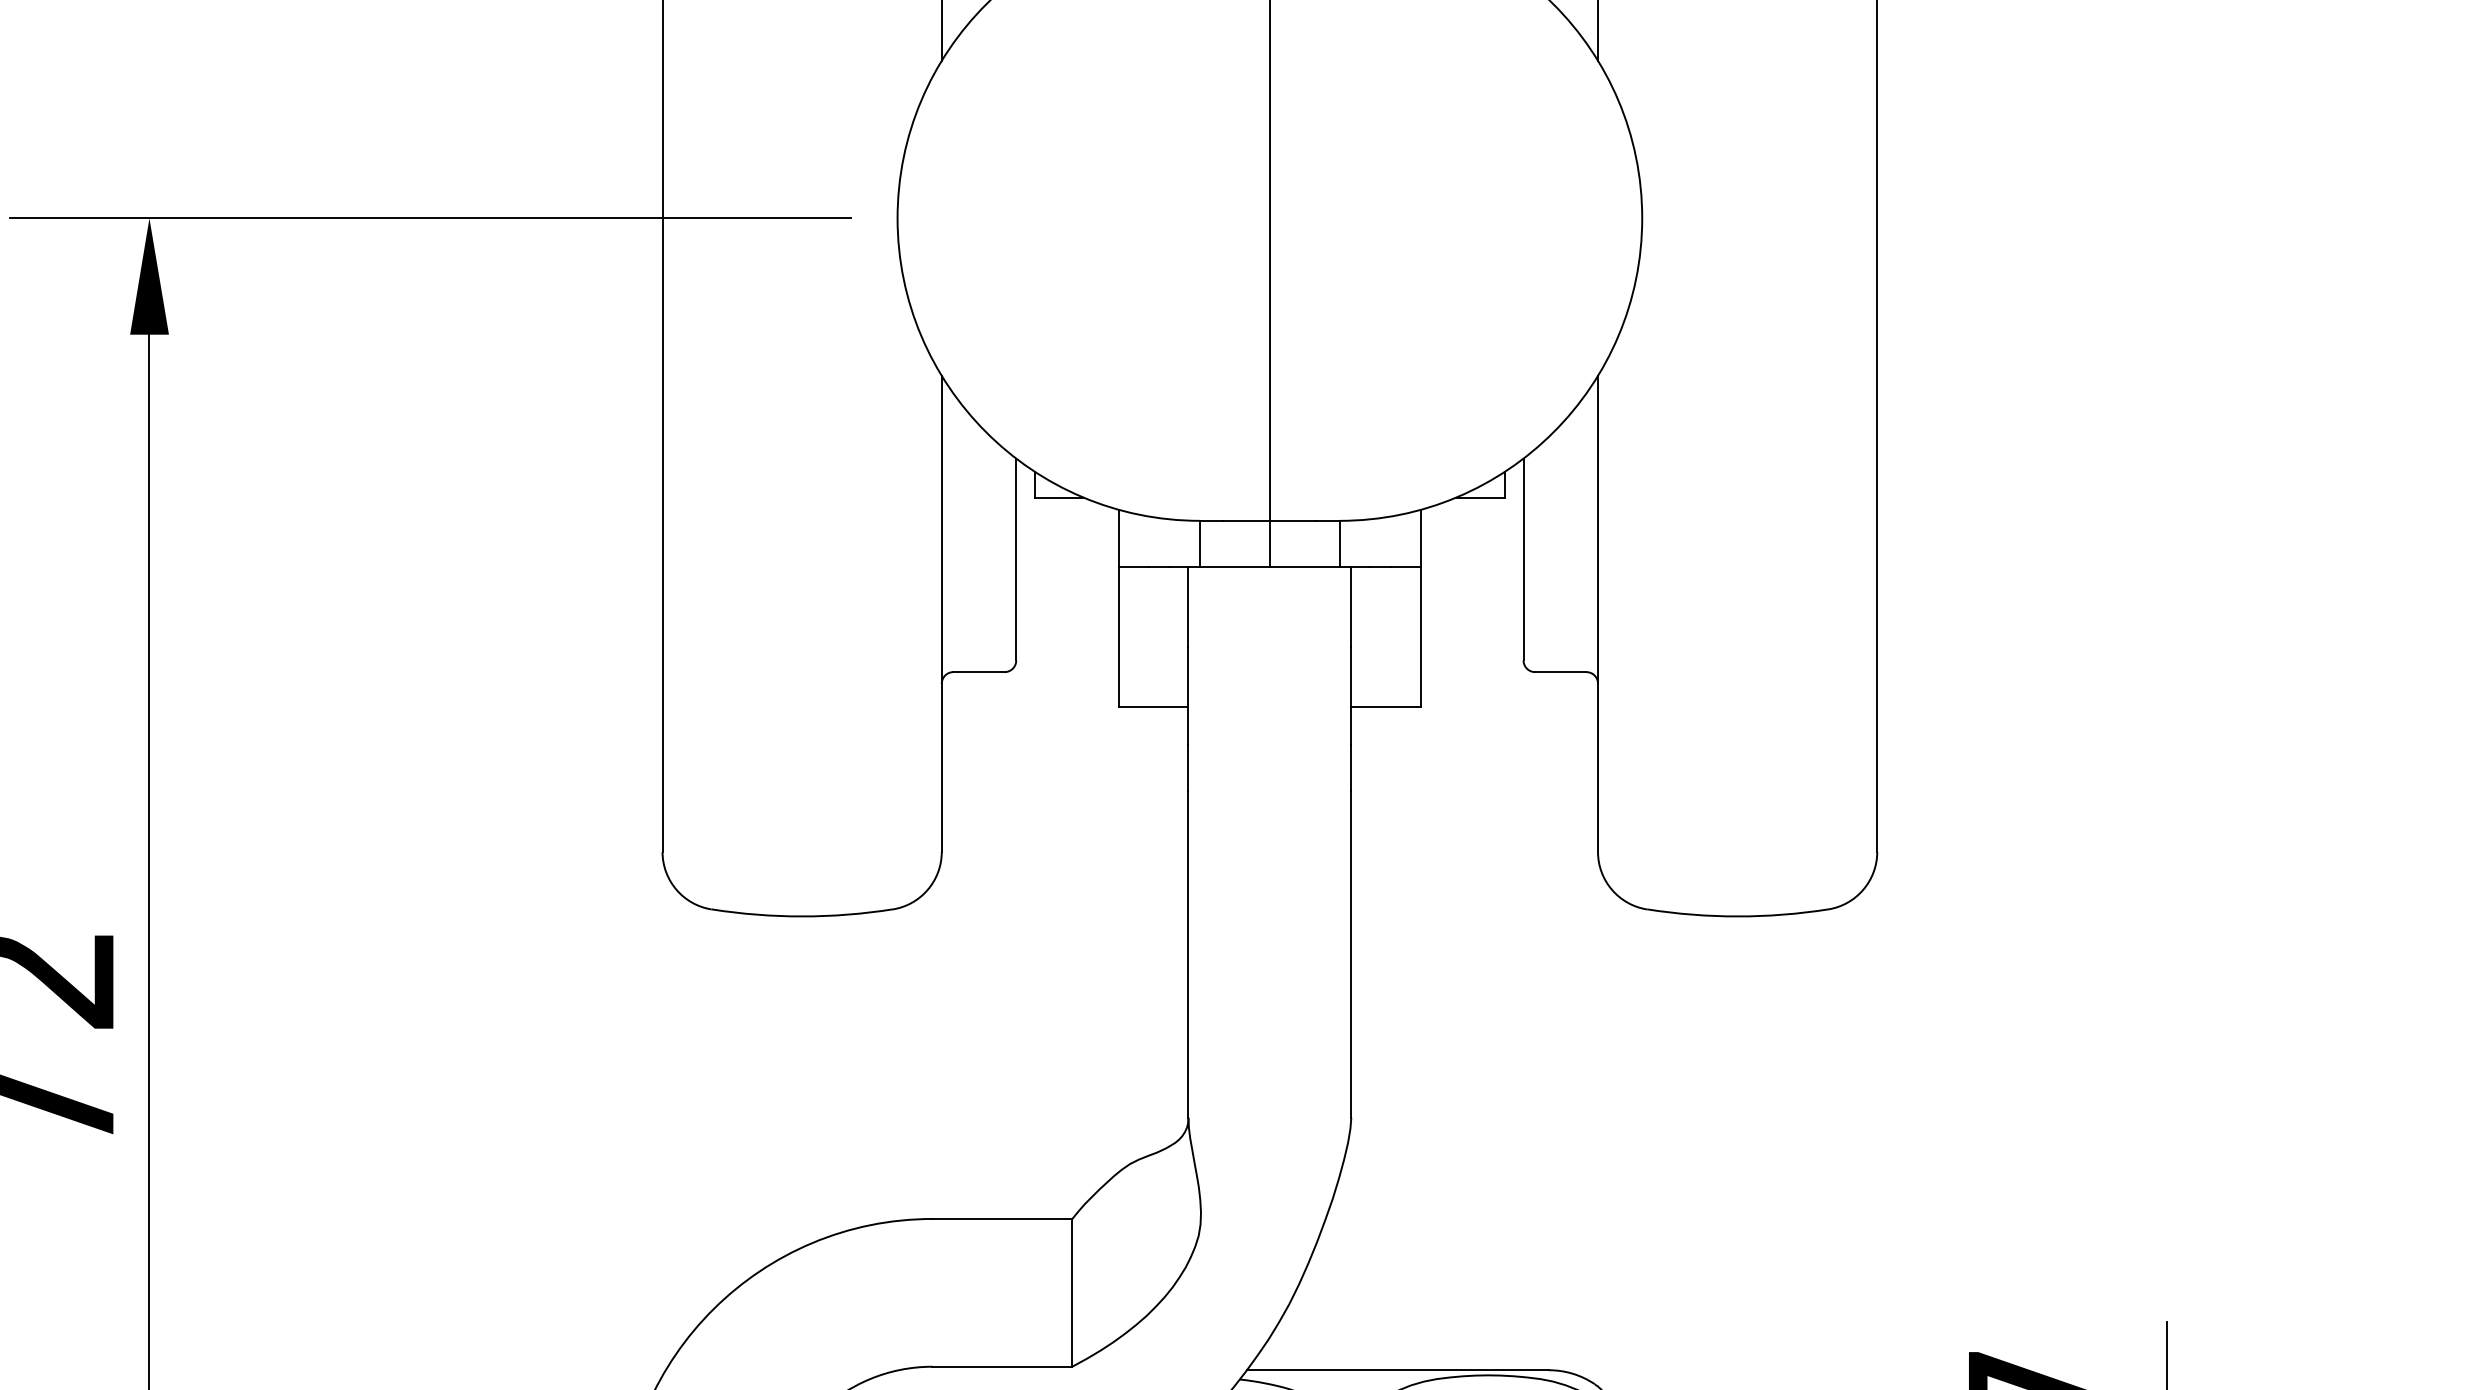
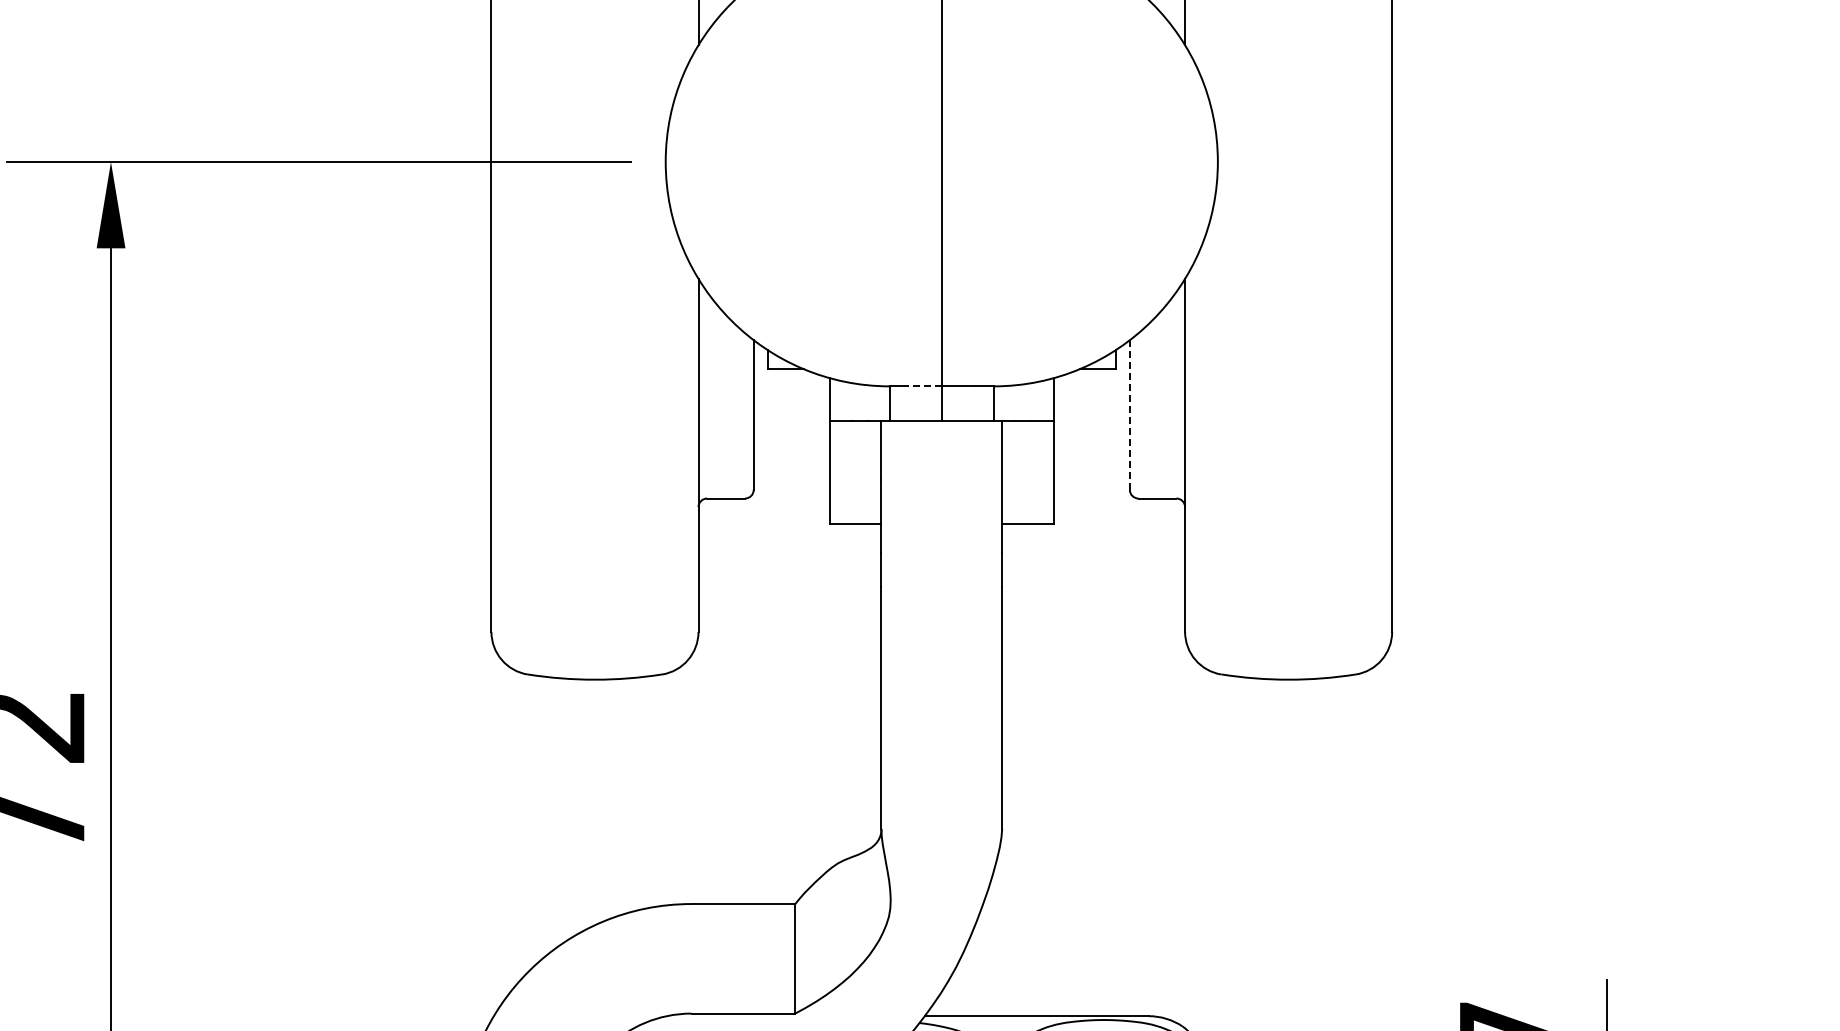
line: (1246, 521) -> (924, 386), solid -> dashed
line: (1523, 560) -> (1129, 415), solid -> dashed

